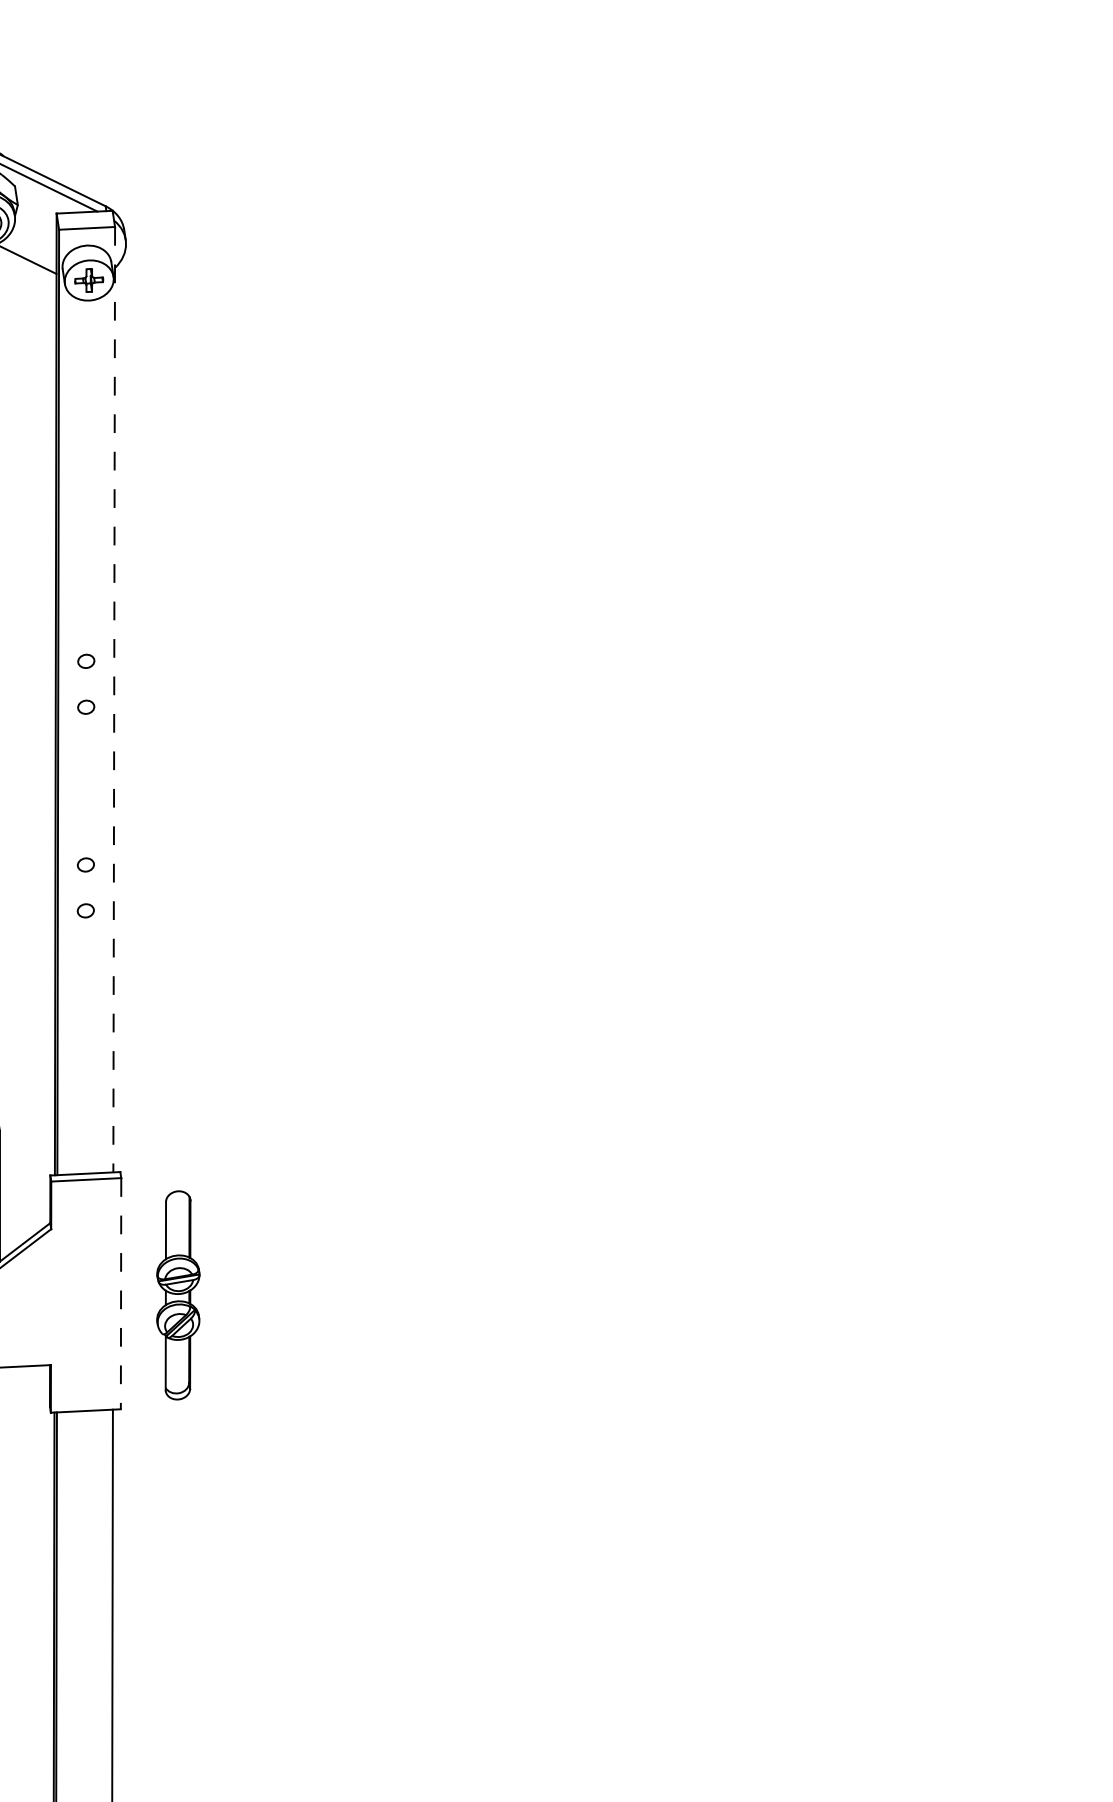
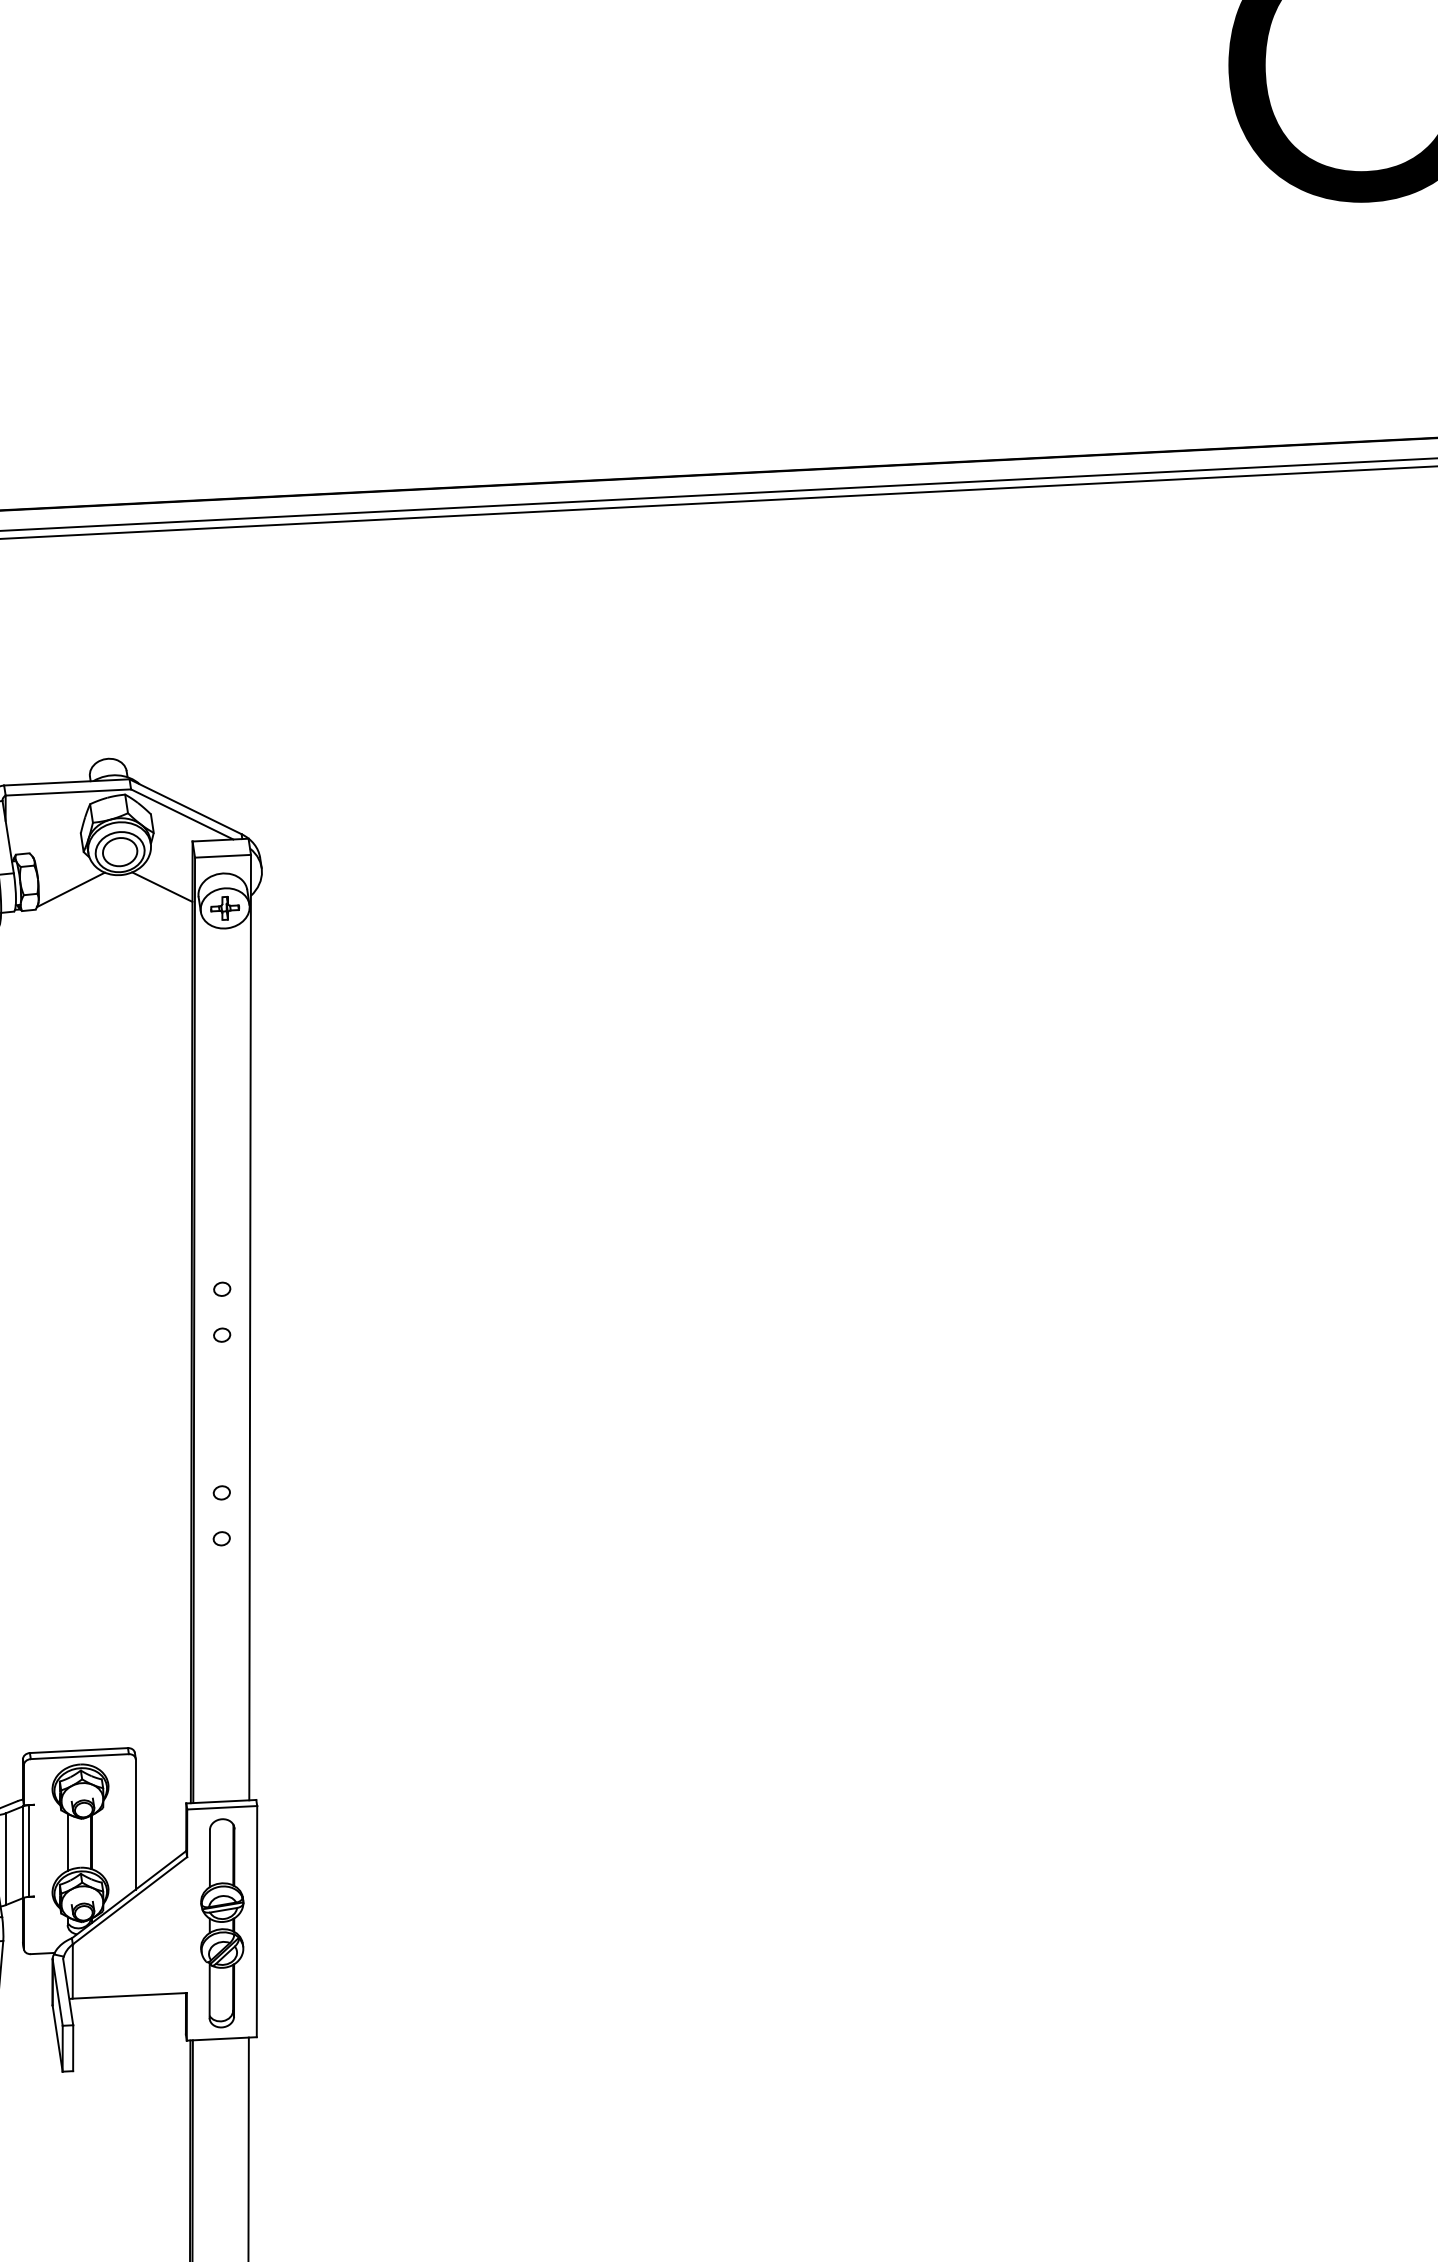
line: (114, 699) -> (250, 1327), dashed -> solid
line: (121, 1293) -> (257, 1921), dashed -> solid
part: (178, 1295) -> (222, 1923), moved

